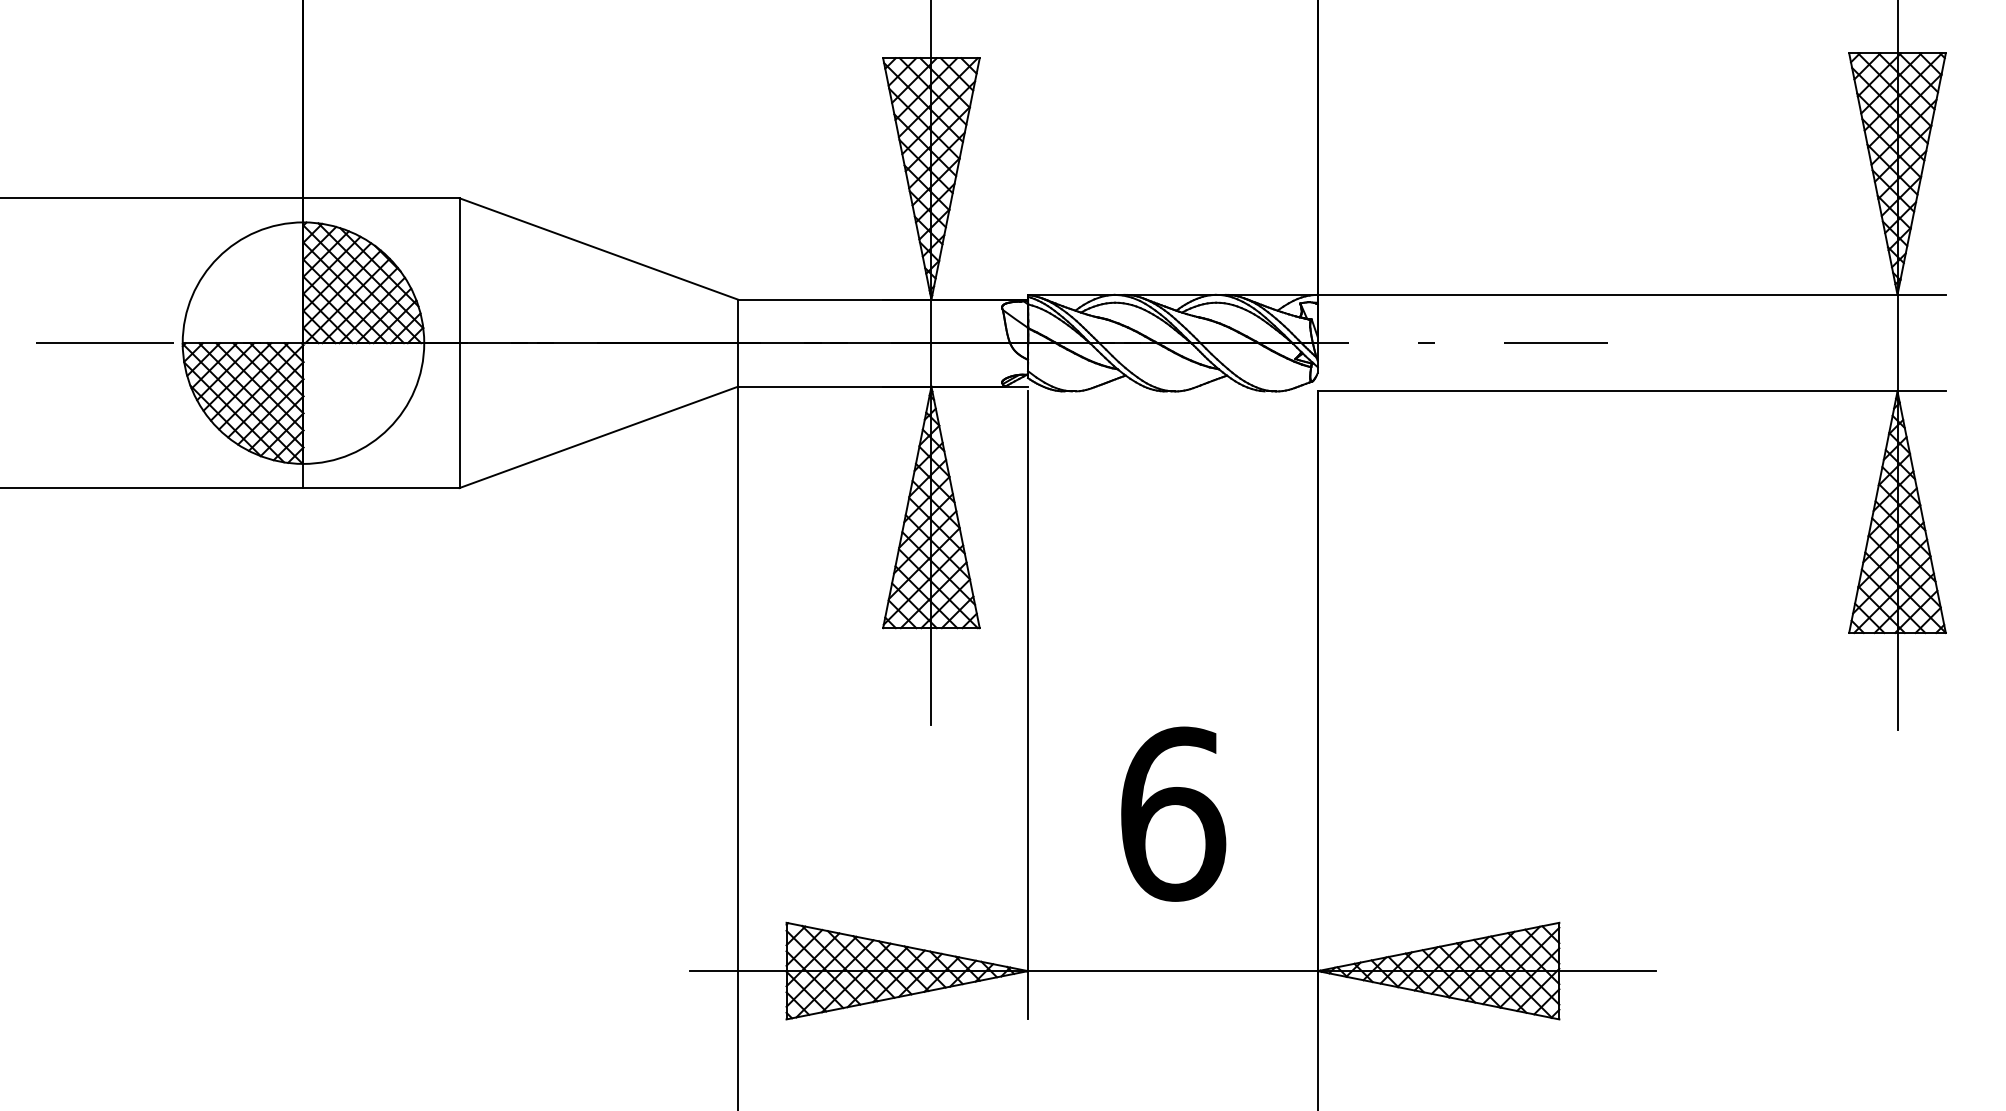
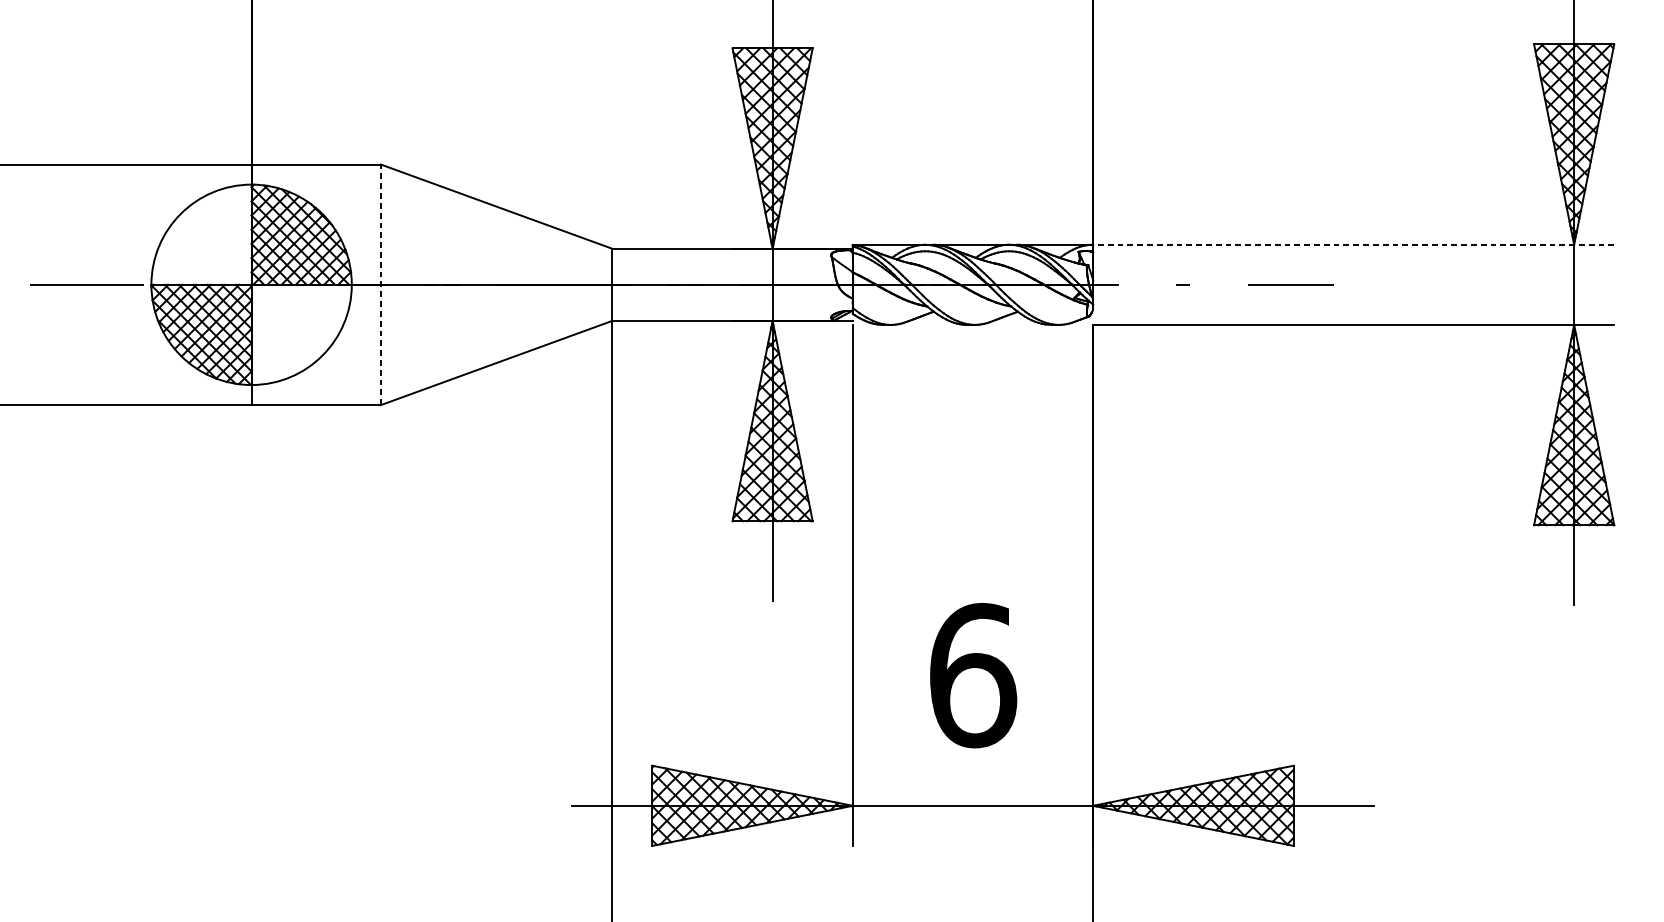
line: (1631, 294) -> (1353, 244), solid -> dashed
line: (459, 343) -> (381, 285), solid -> dashed

